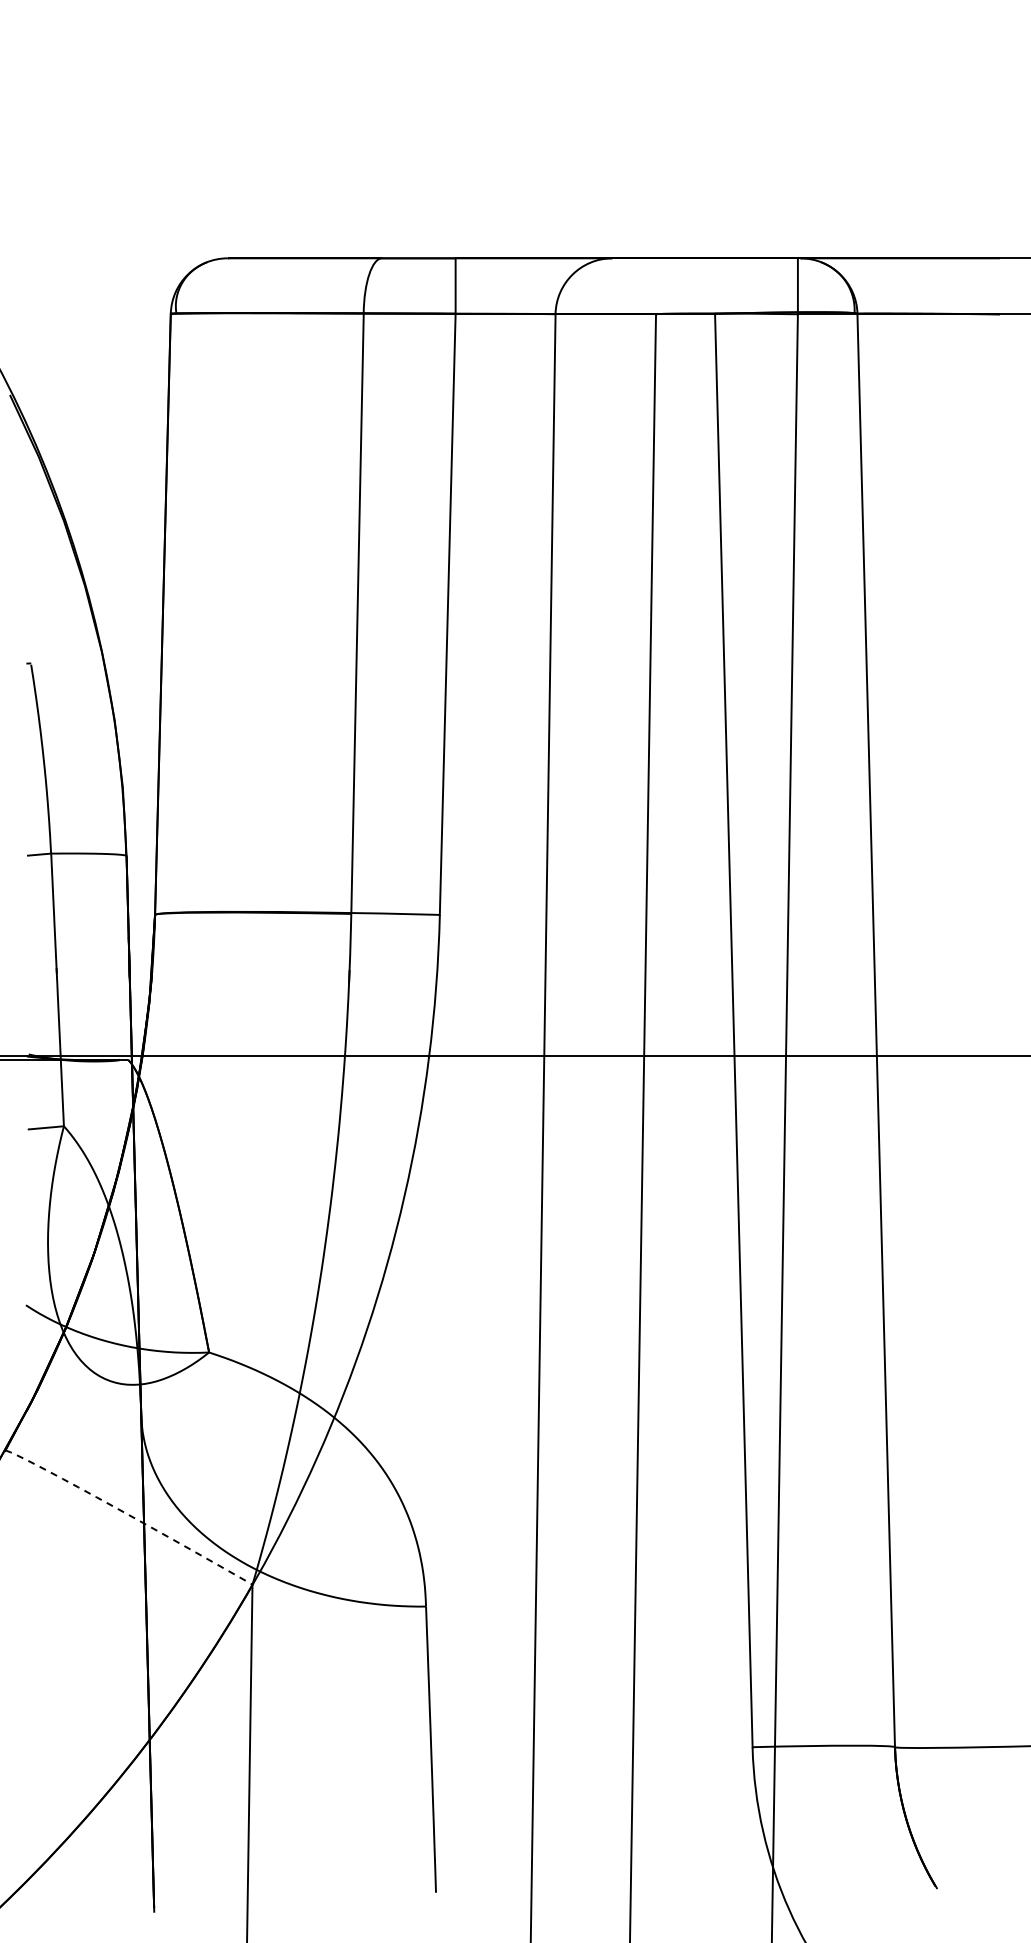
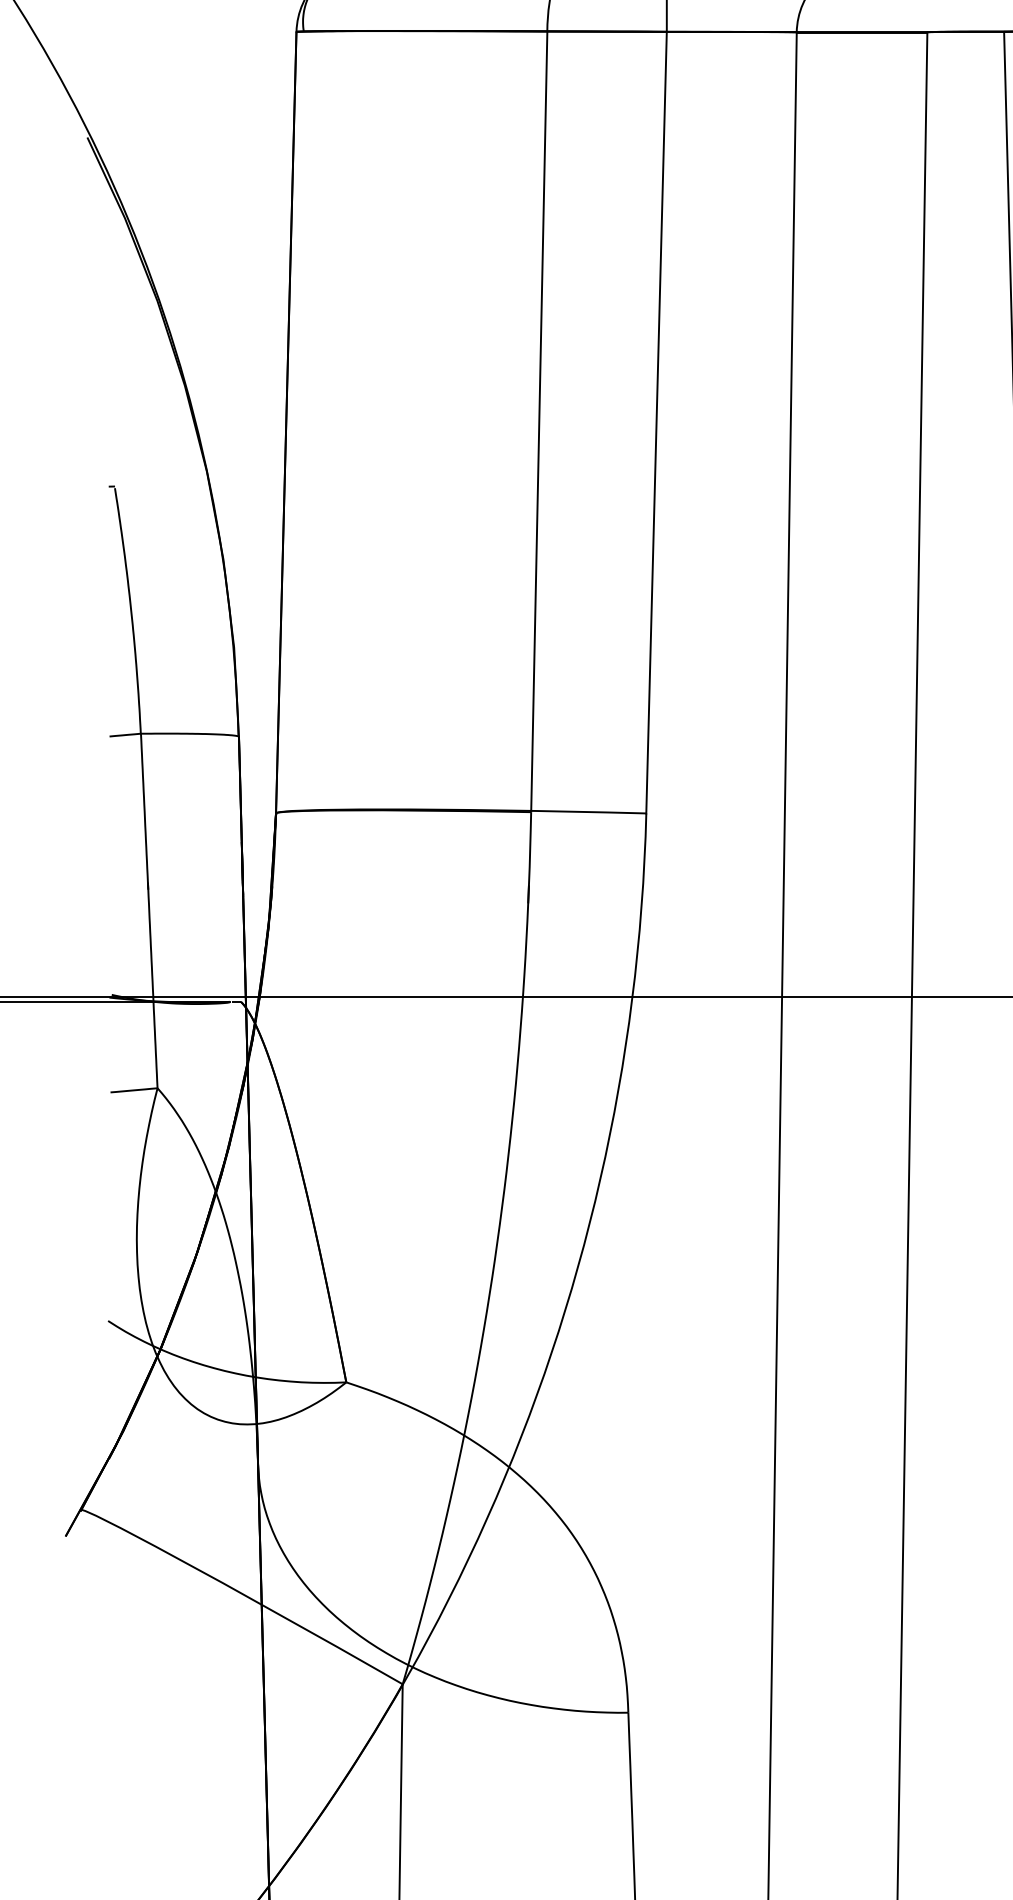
arc: (121, 1510) -> (232, 1587), dashed -> solid

